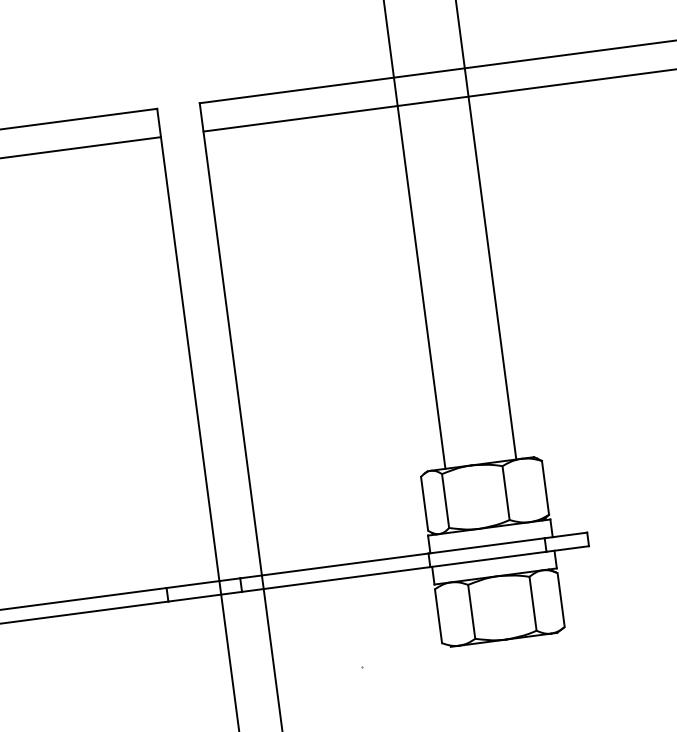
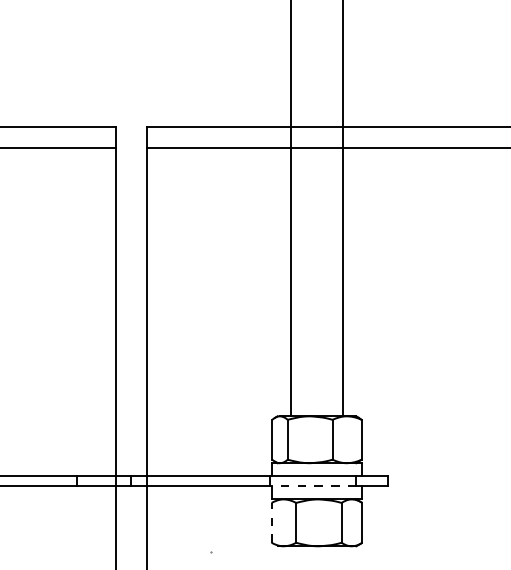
line: (488, 559) -> (313, 486), solid -> dashed
line: (438, 615) -> (271, 522), solid -> dashed

